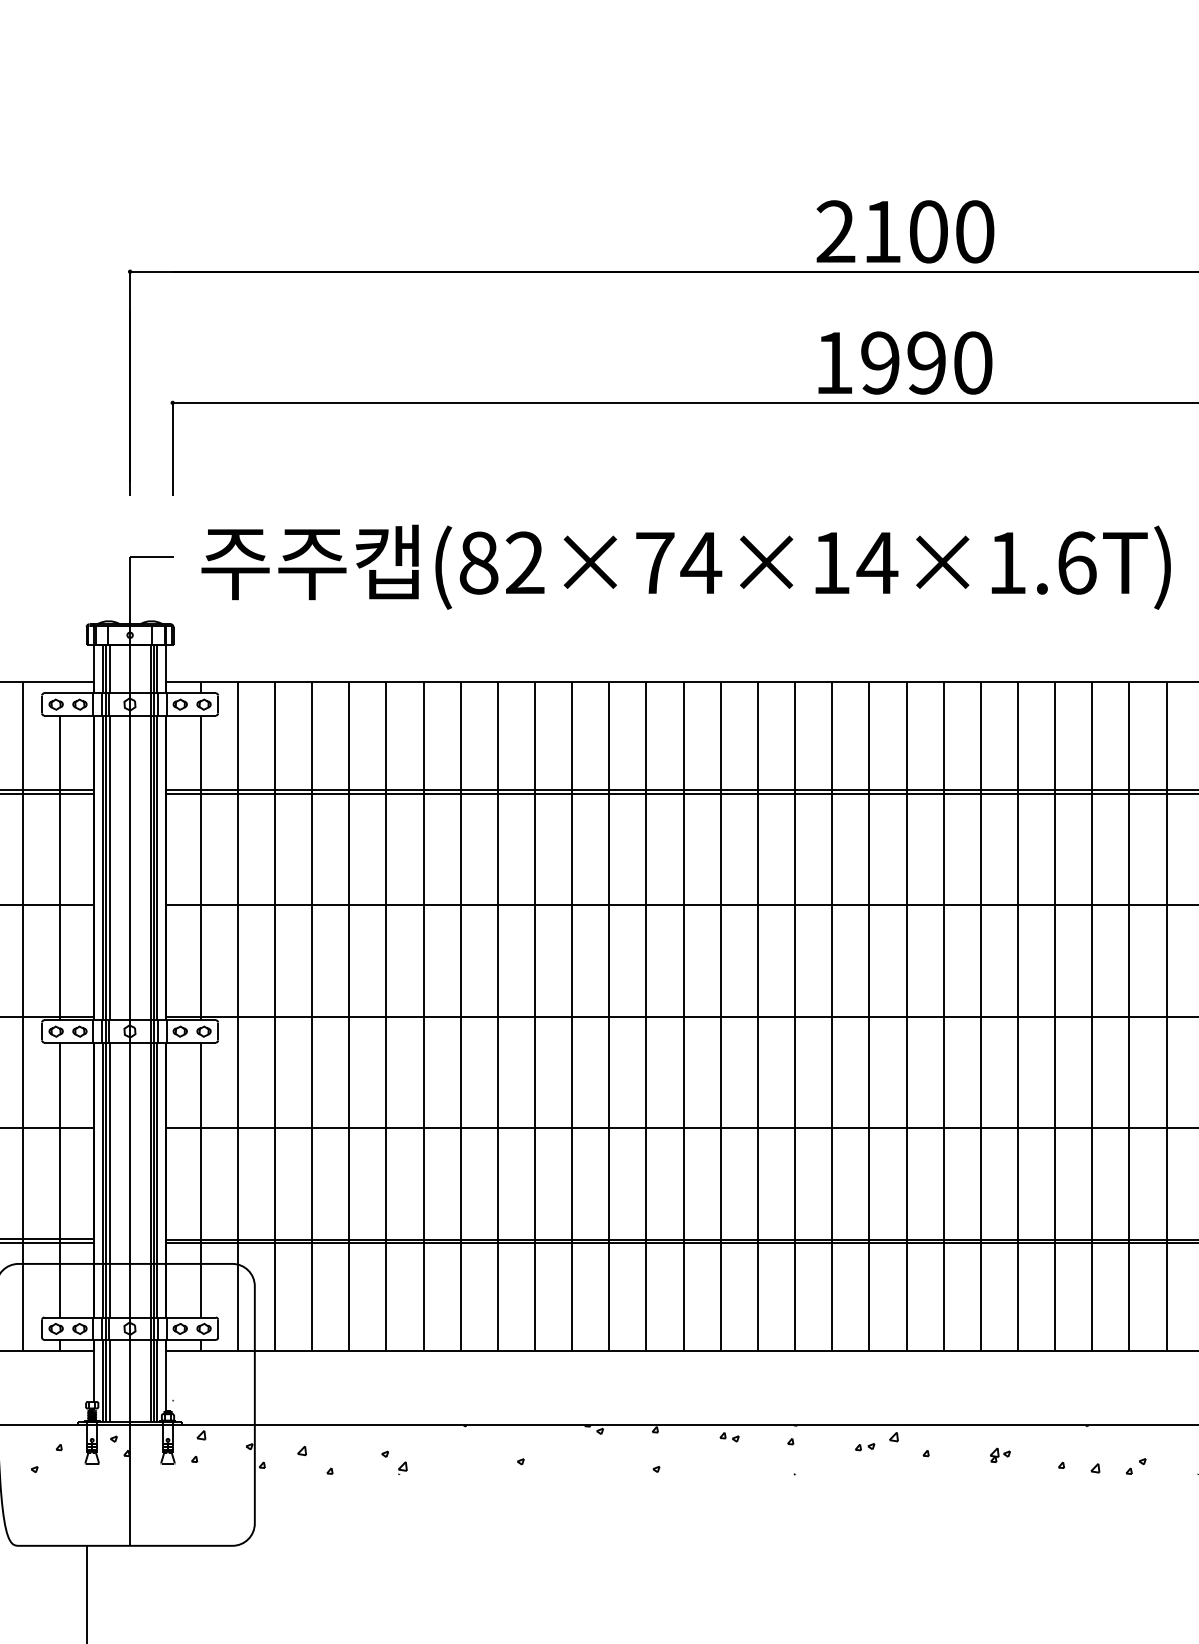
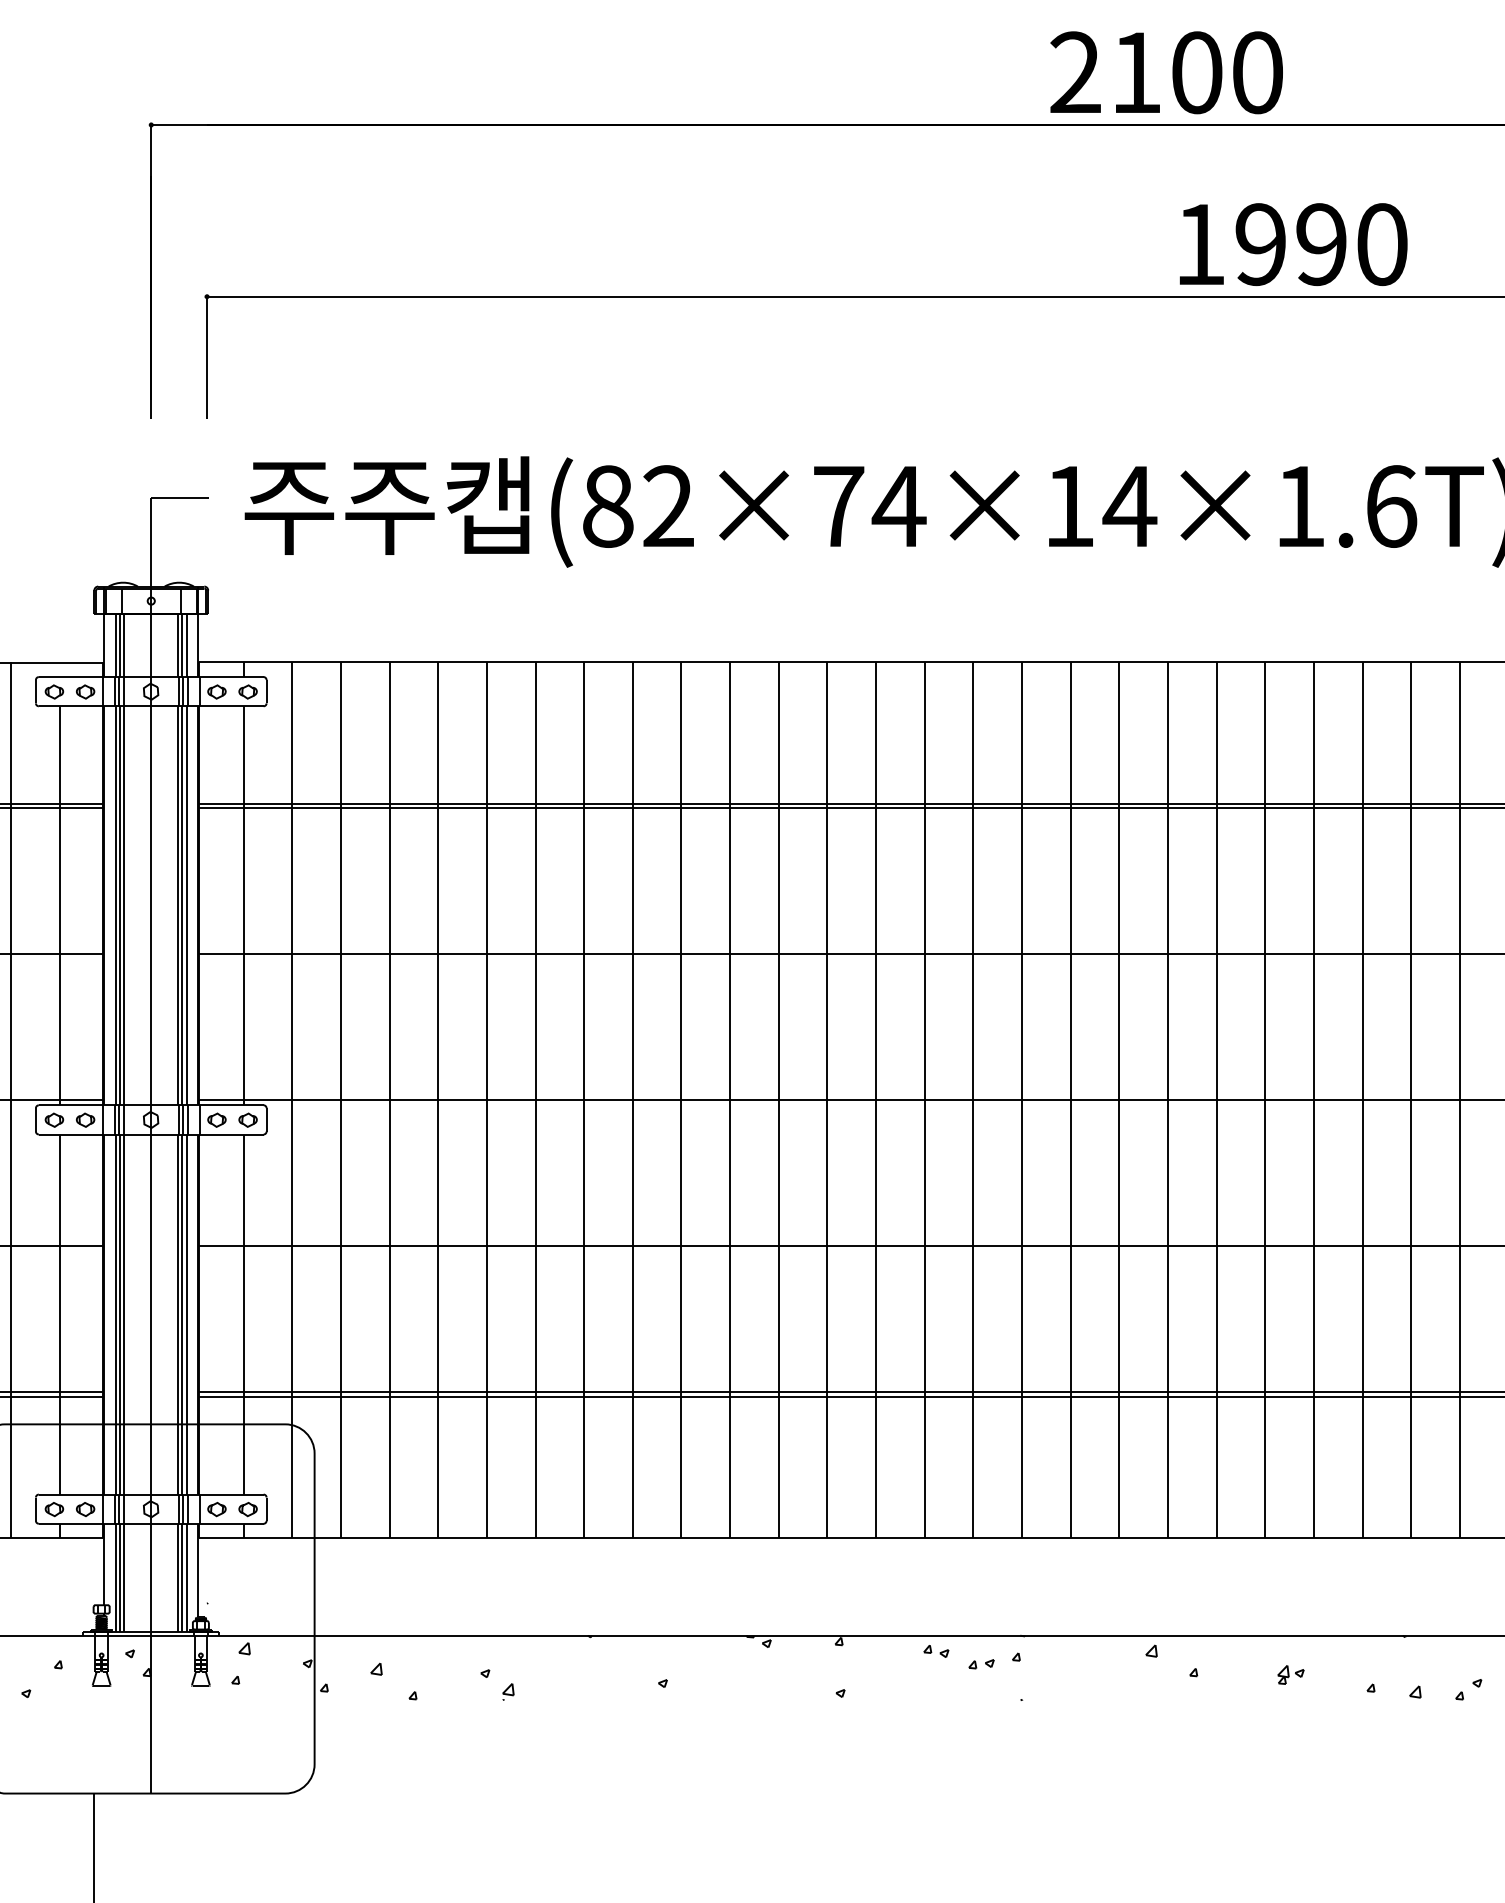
text: (905, 362) -> (1293, 243), moved
part: (865, 1447) -> (982, 1664), moved

